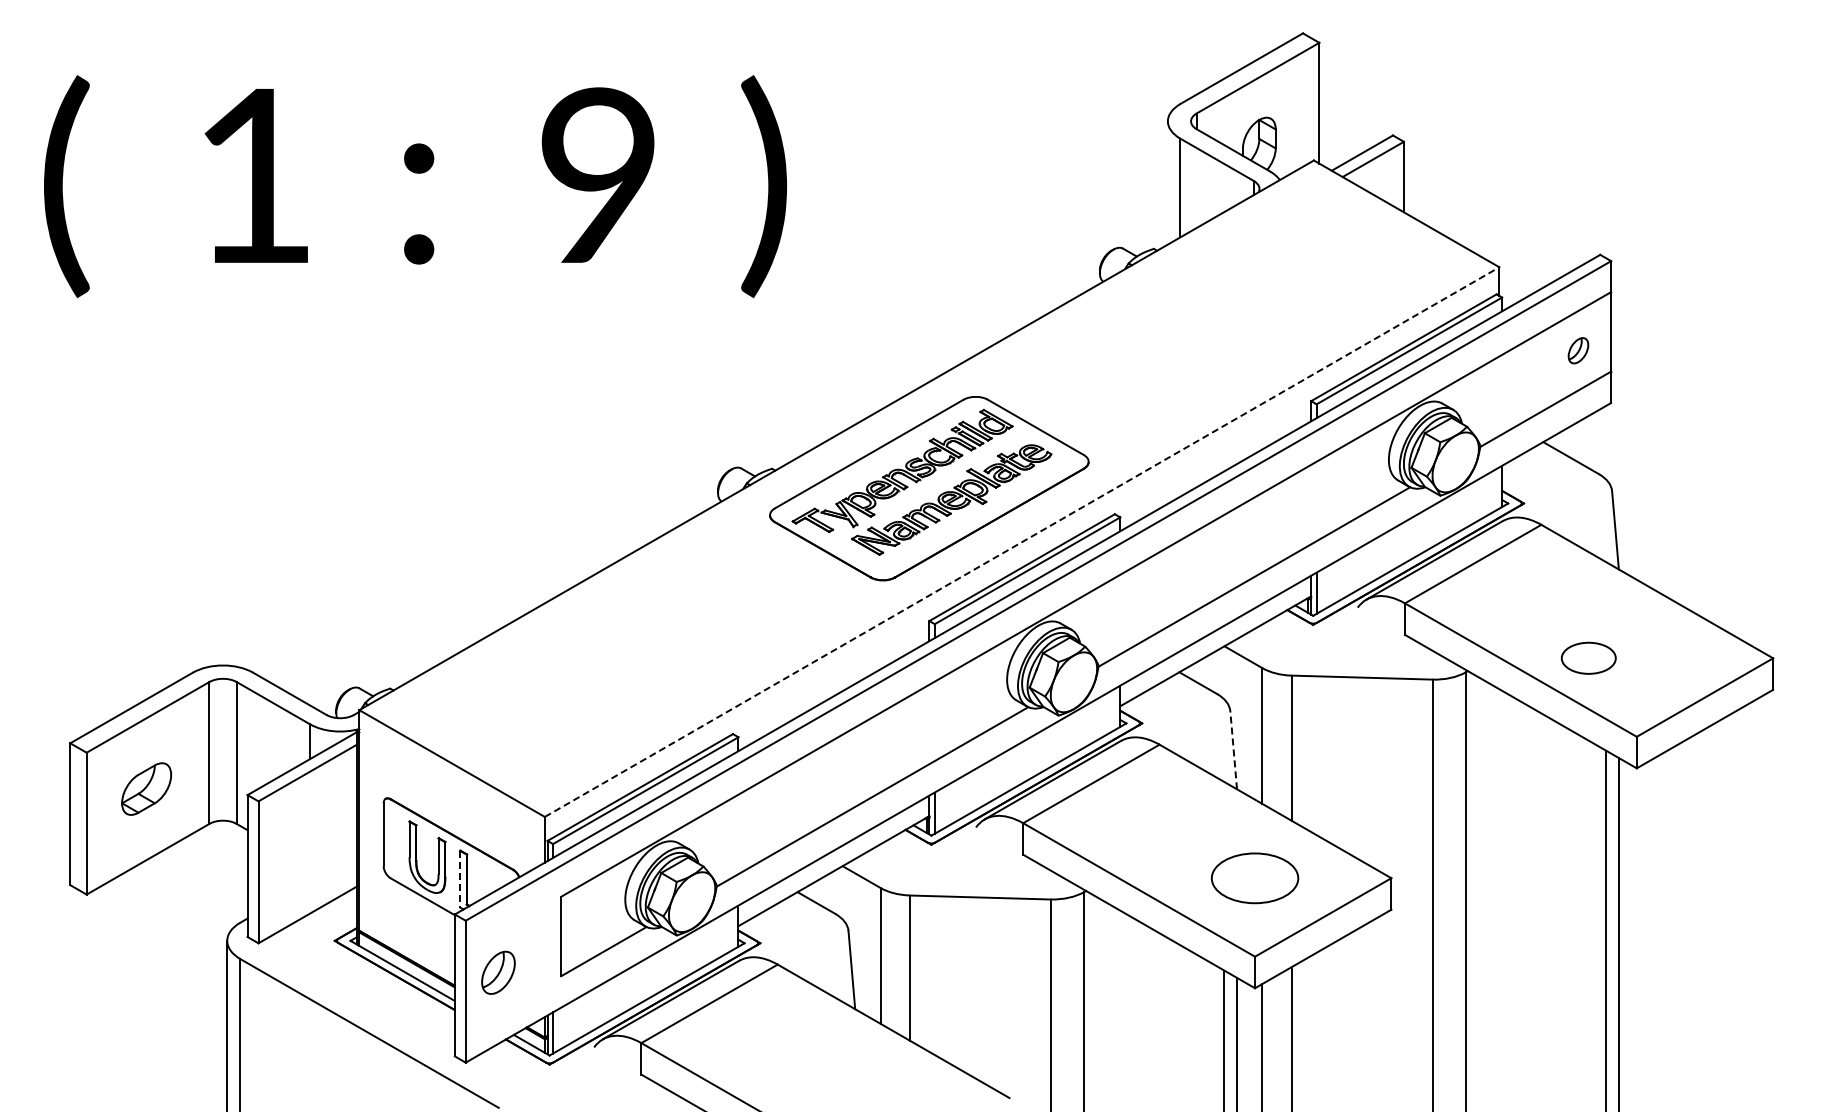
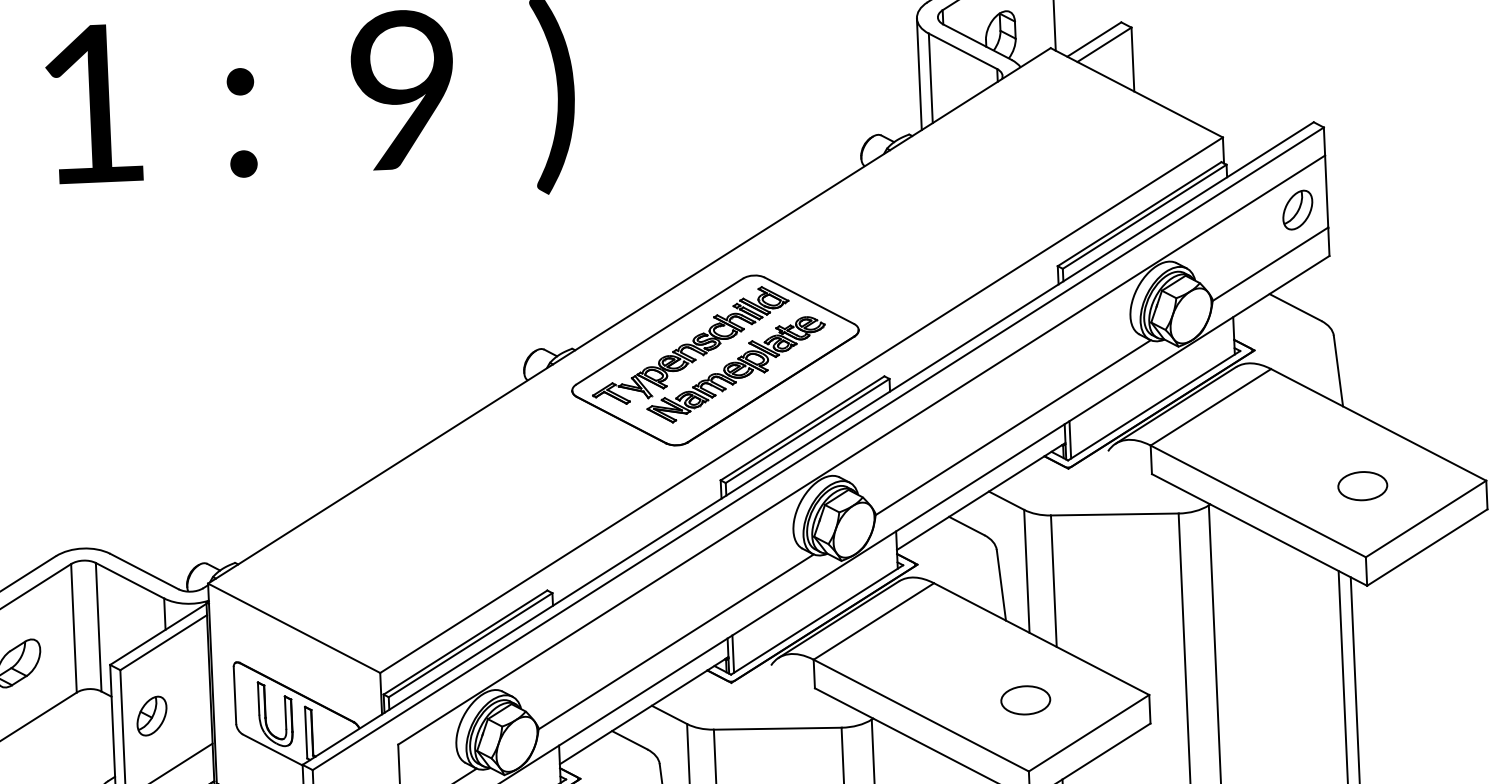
line: (1167, 182) -> (919, 73), added
part: (1578, 350) -> (1297, 209), size x1.67
line: (1022, 542) -> (801, 405), dashed -> solid
part: (1588, 657) -> (1362, 485), moved
line: (1233, 749) -> (1001, 584), dashed -> solid
part: (291, 853) -> (152, 716), added
part: (1254, 877) -> (1025, 699), size x0.62
line: (460, 879) -> (306, 732), dashed -> solid

